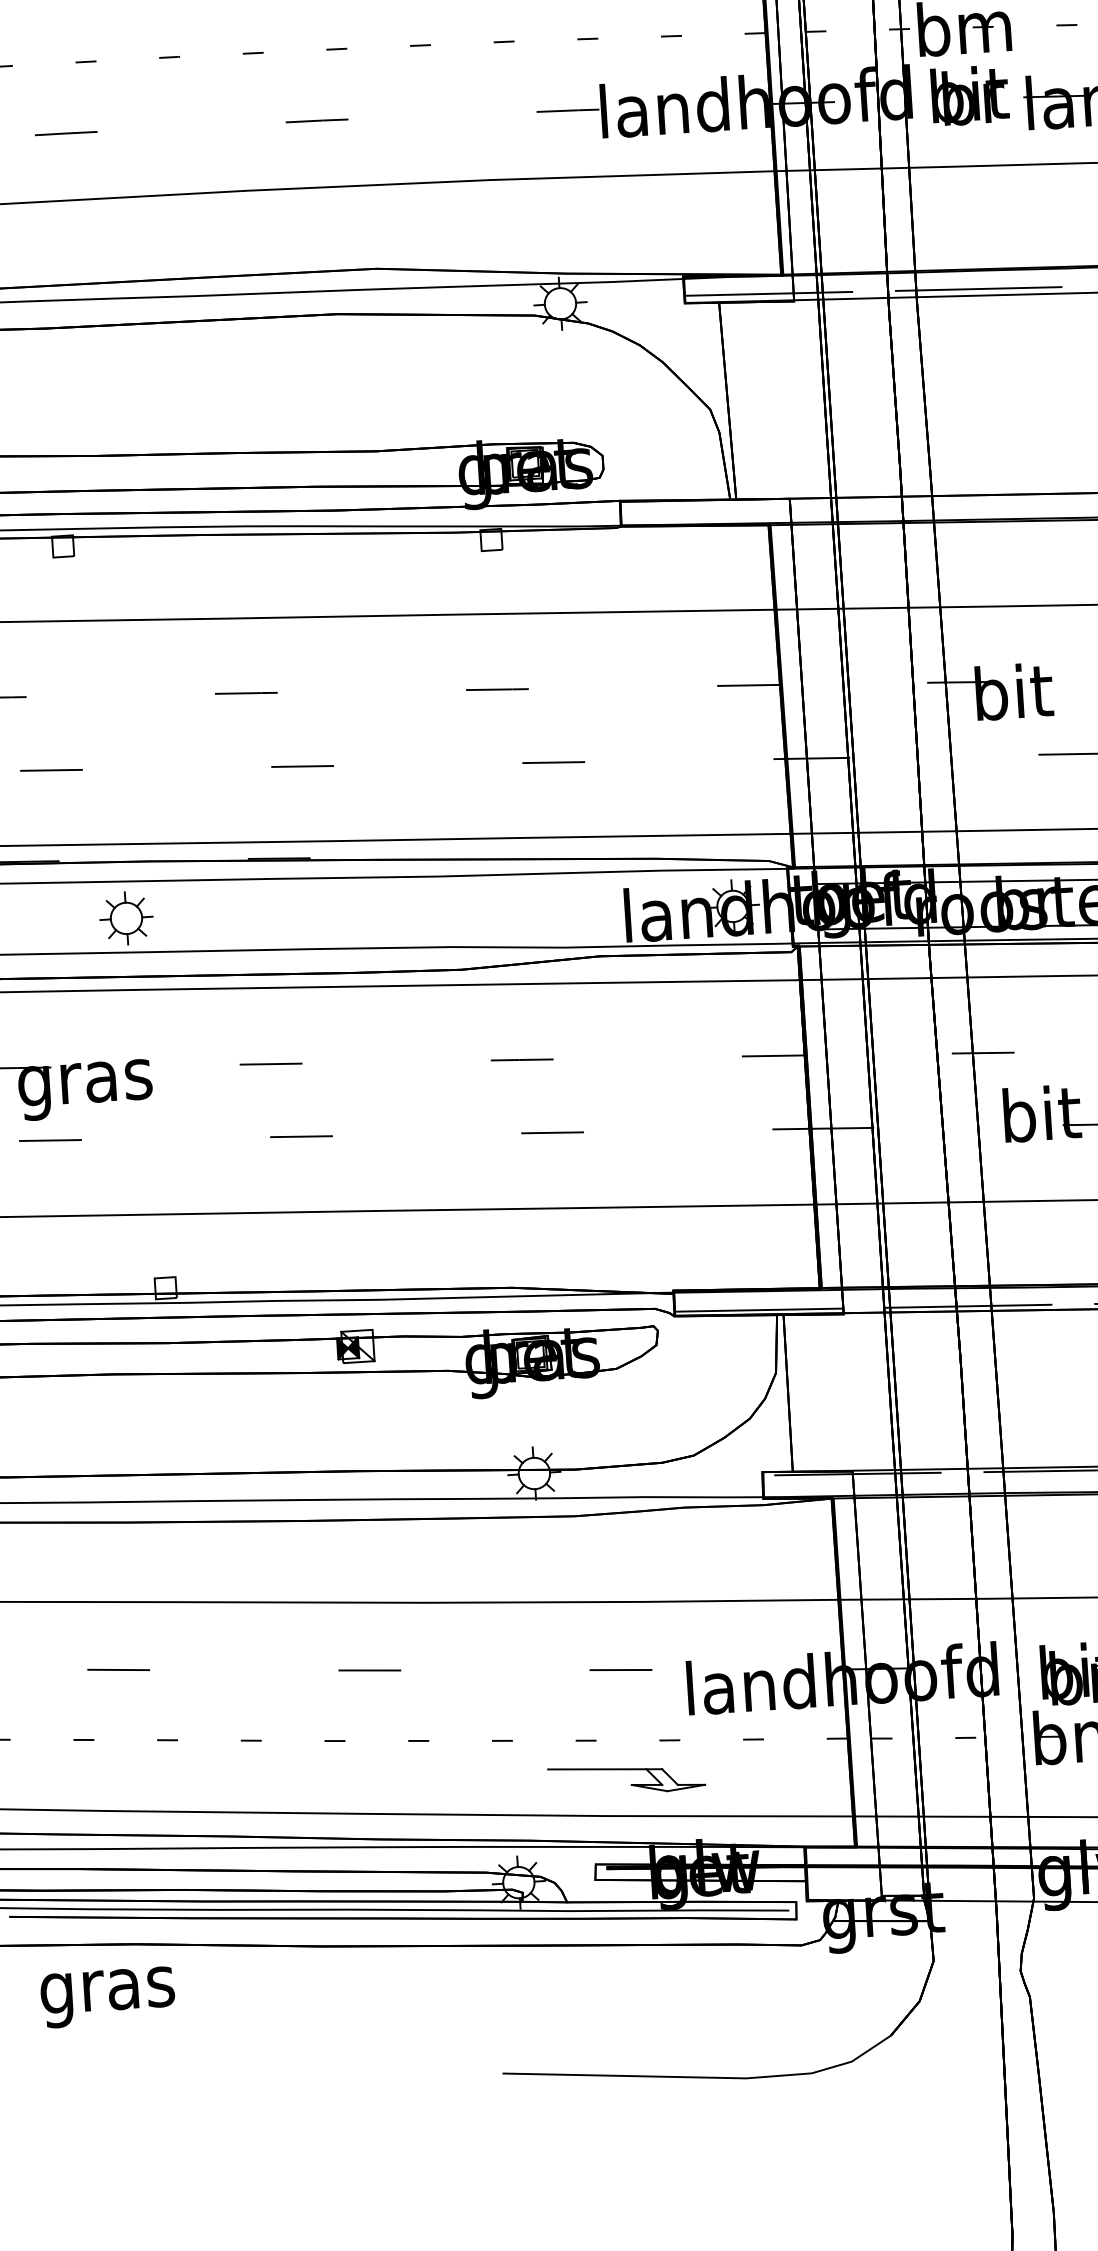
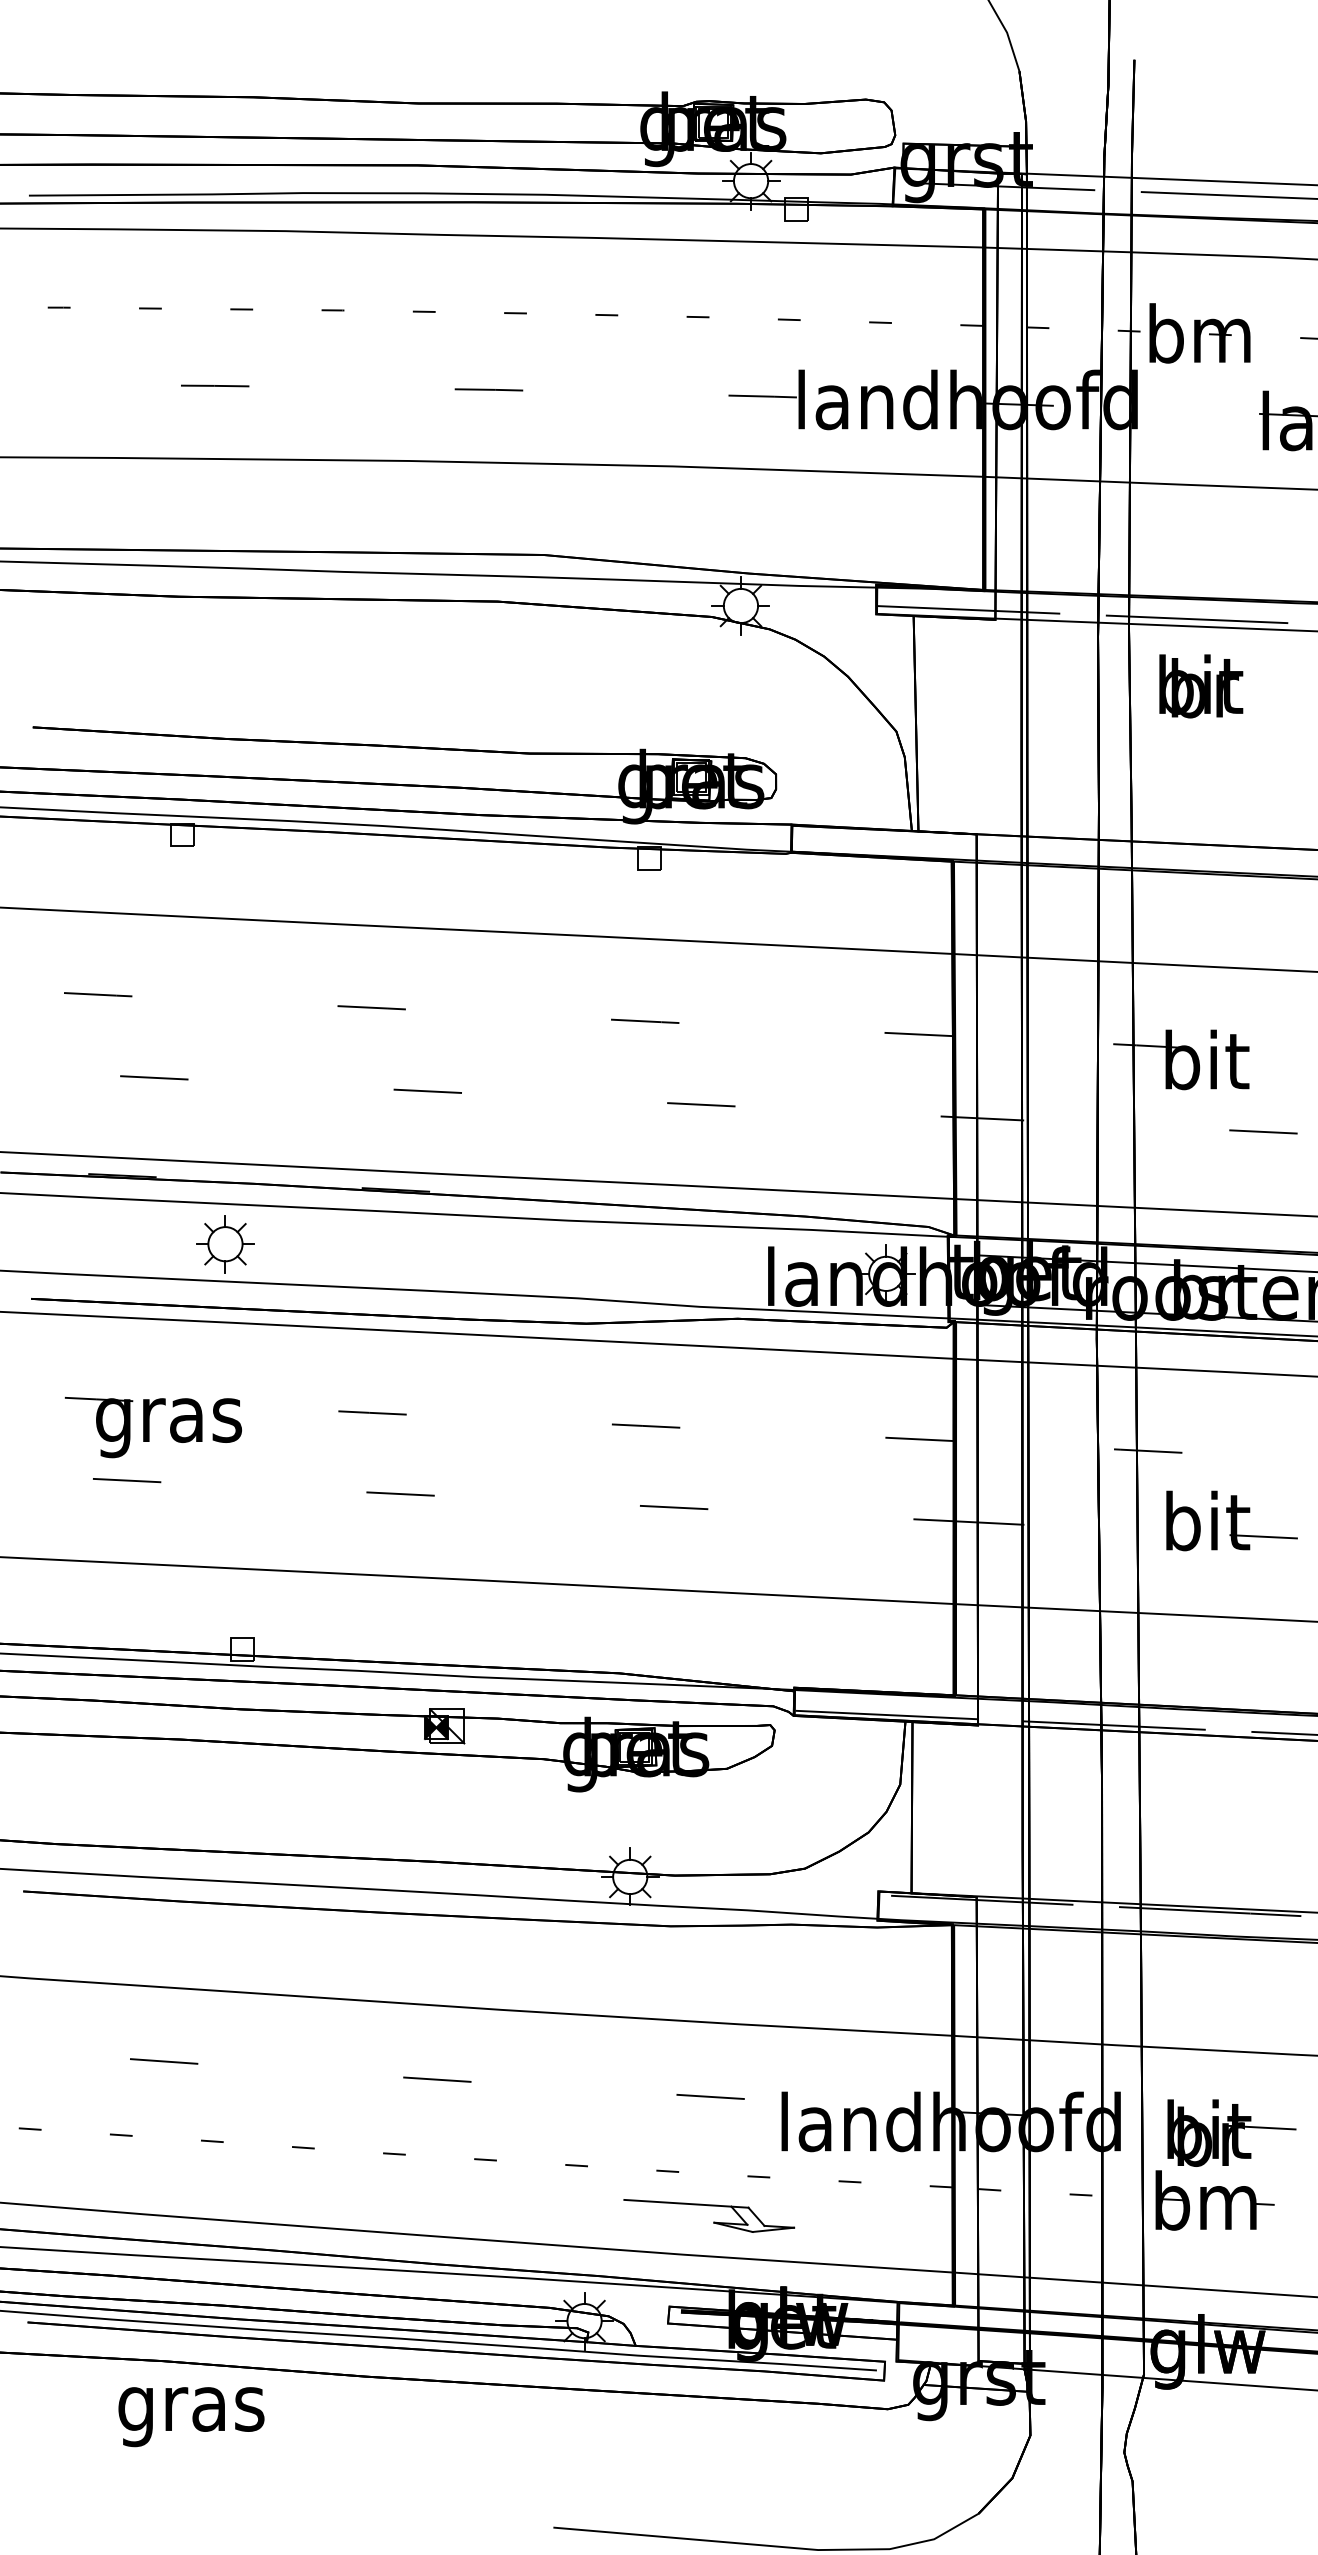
text: (970, 95) -> (1201, 686), moved
text: (108, 1997) -> (191, 2417), moved

